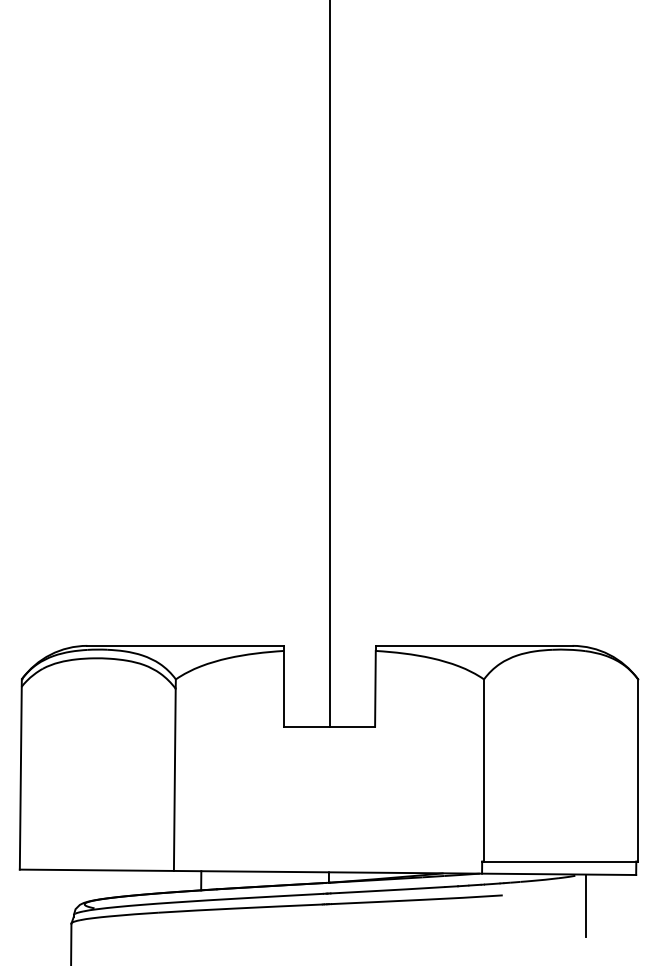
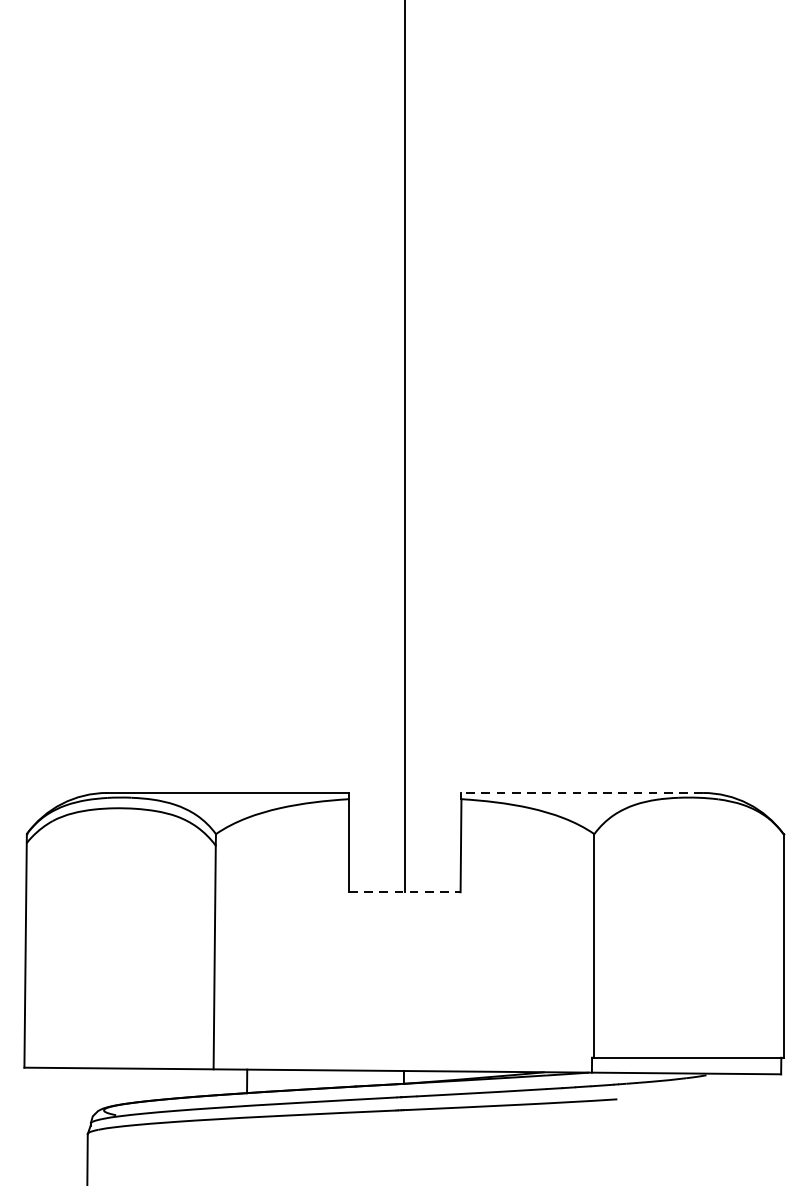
line: (473, 645) -> (581, 792), solid -> dashed
line: (330, 726) -> (405, 891), solid -> dashed
line: (585, 905) -> (718, 1111), removed

